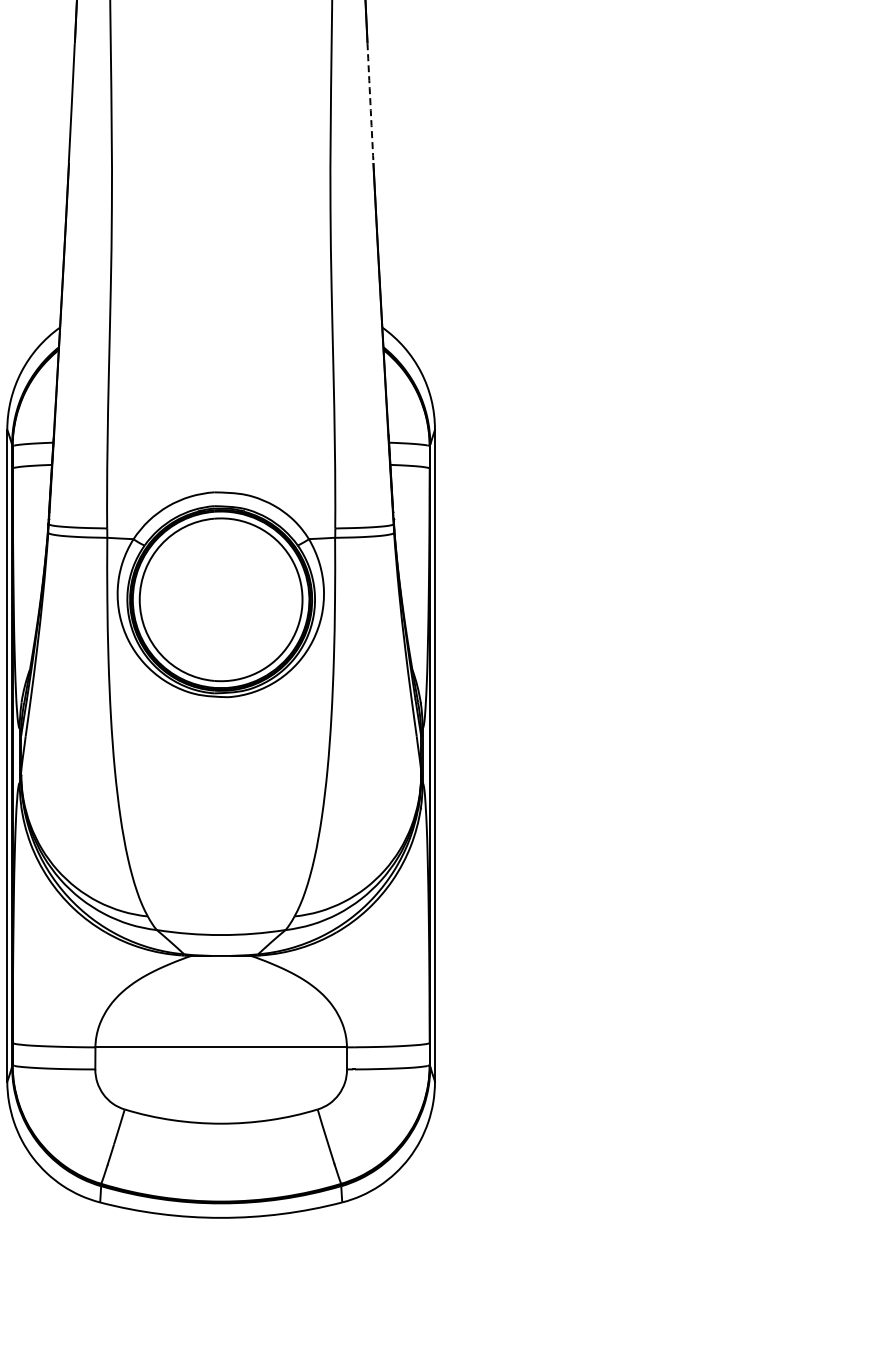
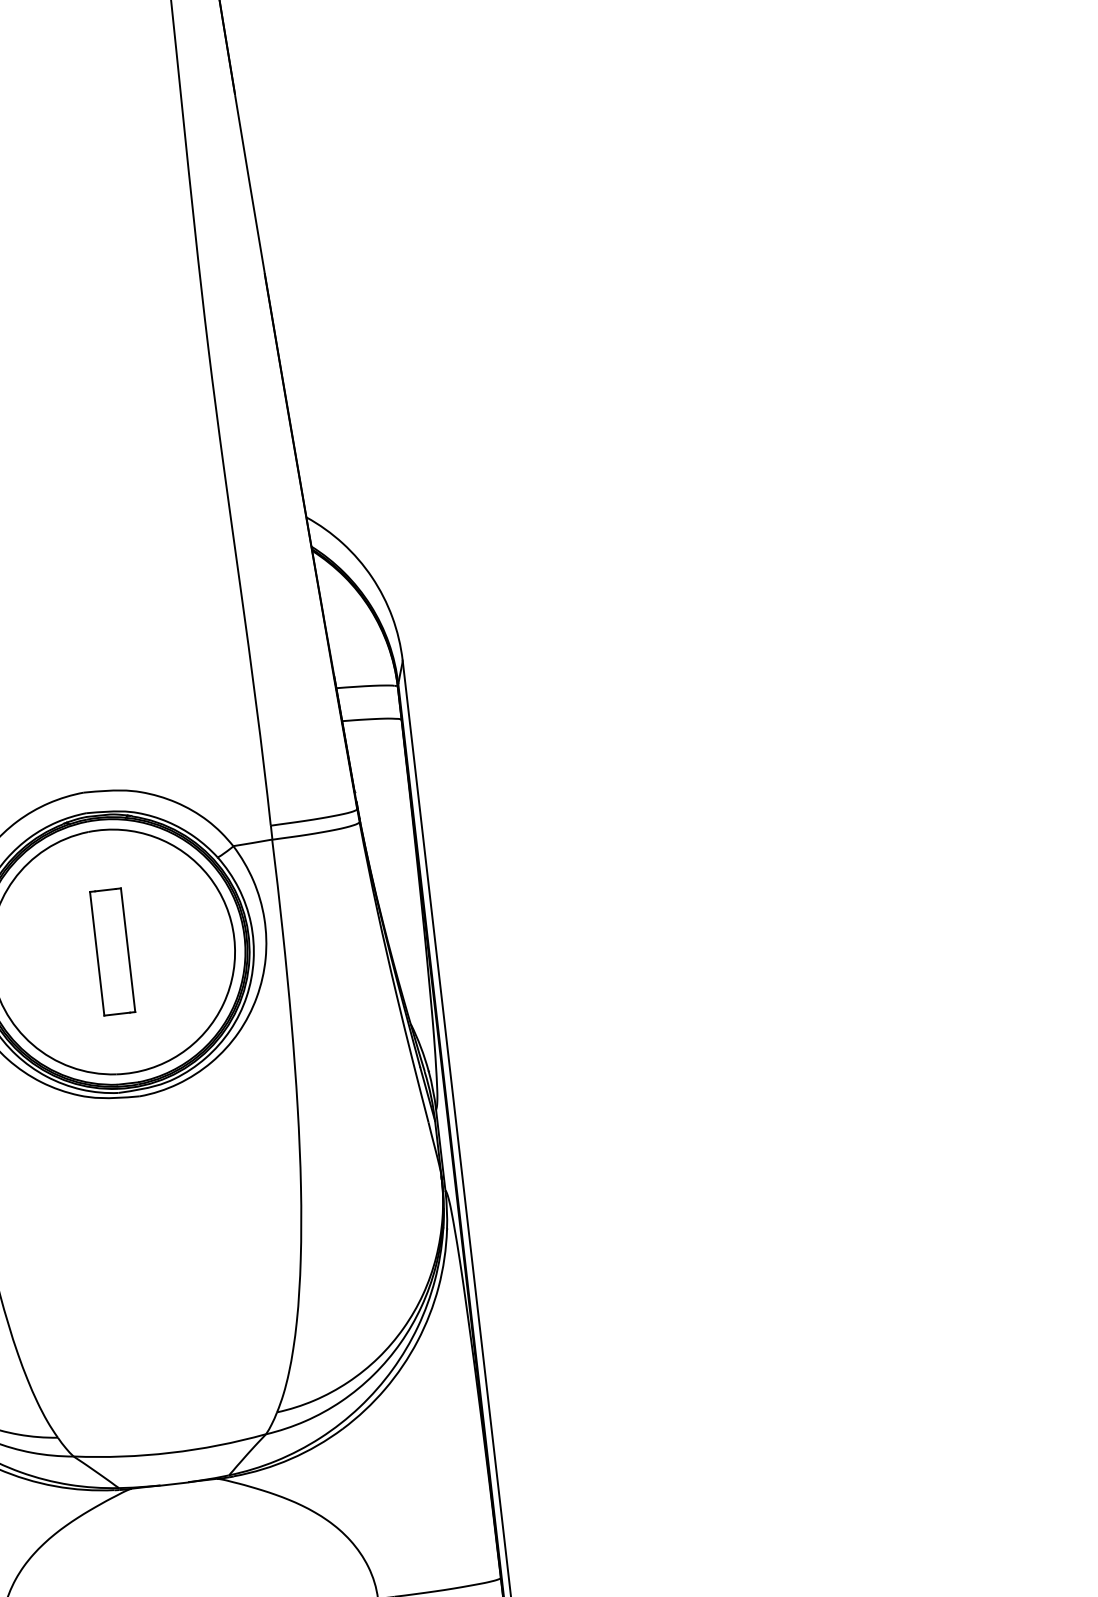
arc: (370, 103) -> (250, 184), dashed -> solid
part: (220, 599) -> (111, 951), added

